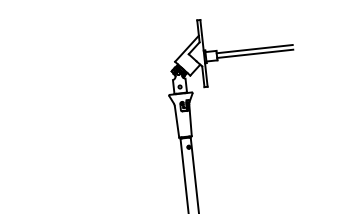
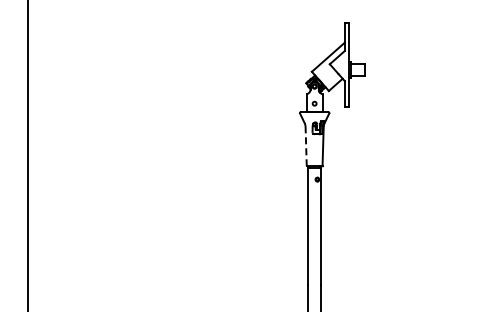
line: (254, 48) -> (412, 66), removed
line: (255, 53) -> (412, 72), removed
line: (177, 121) -> (306, 146), solid -> dashed

